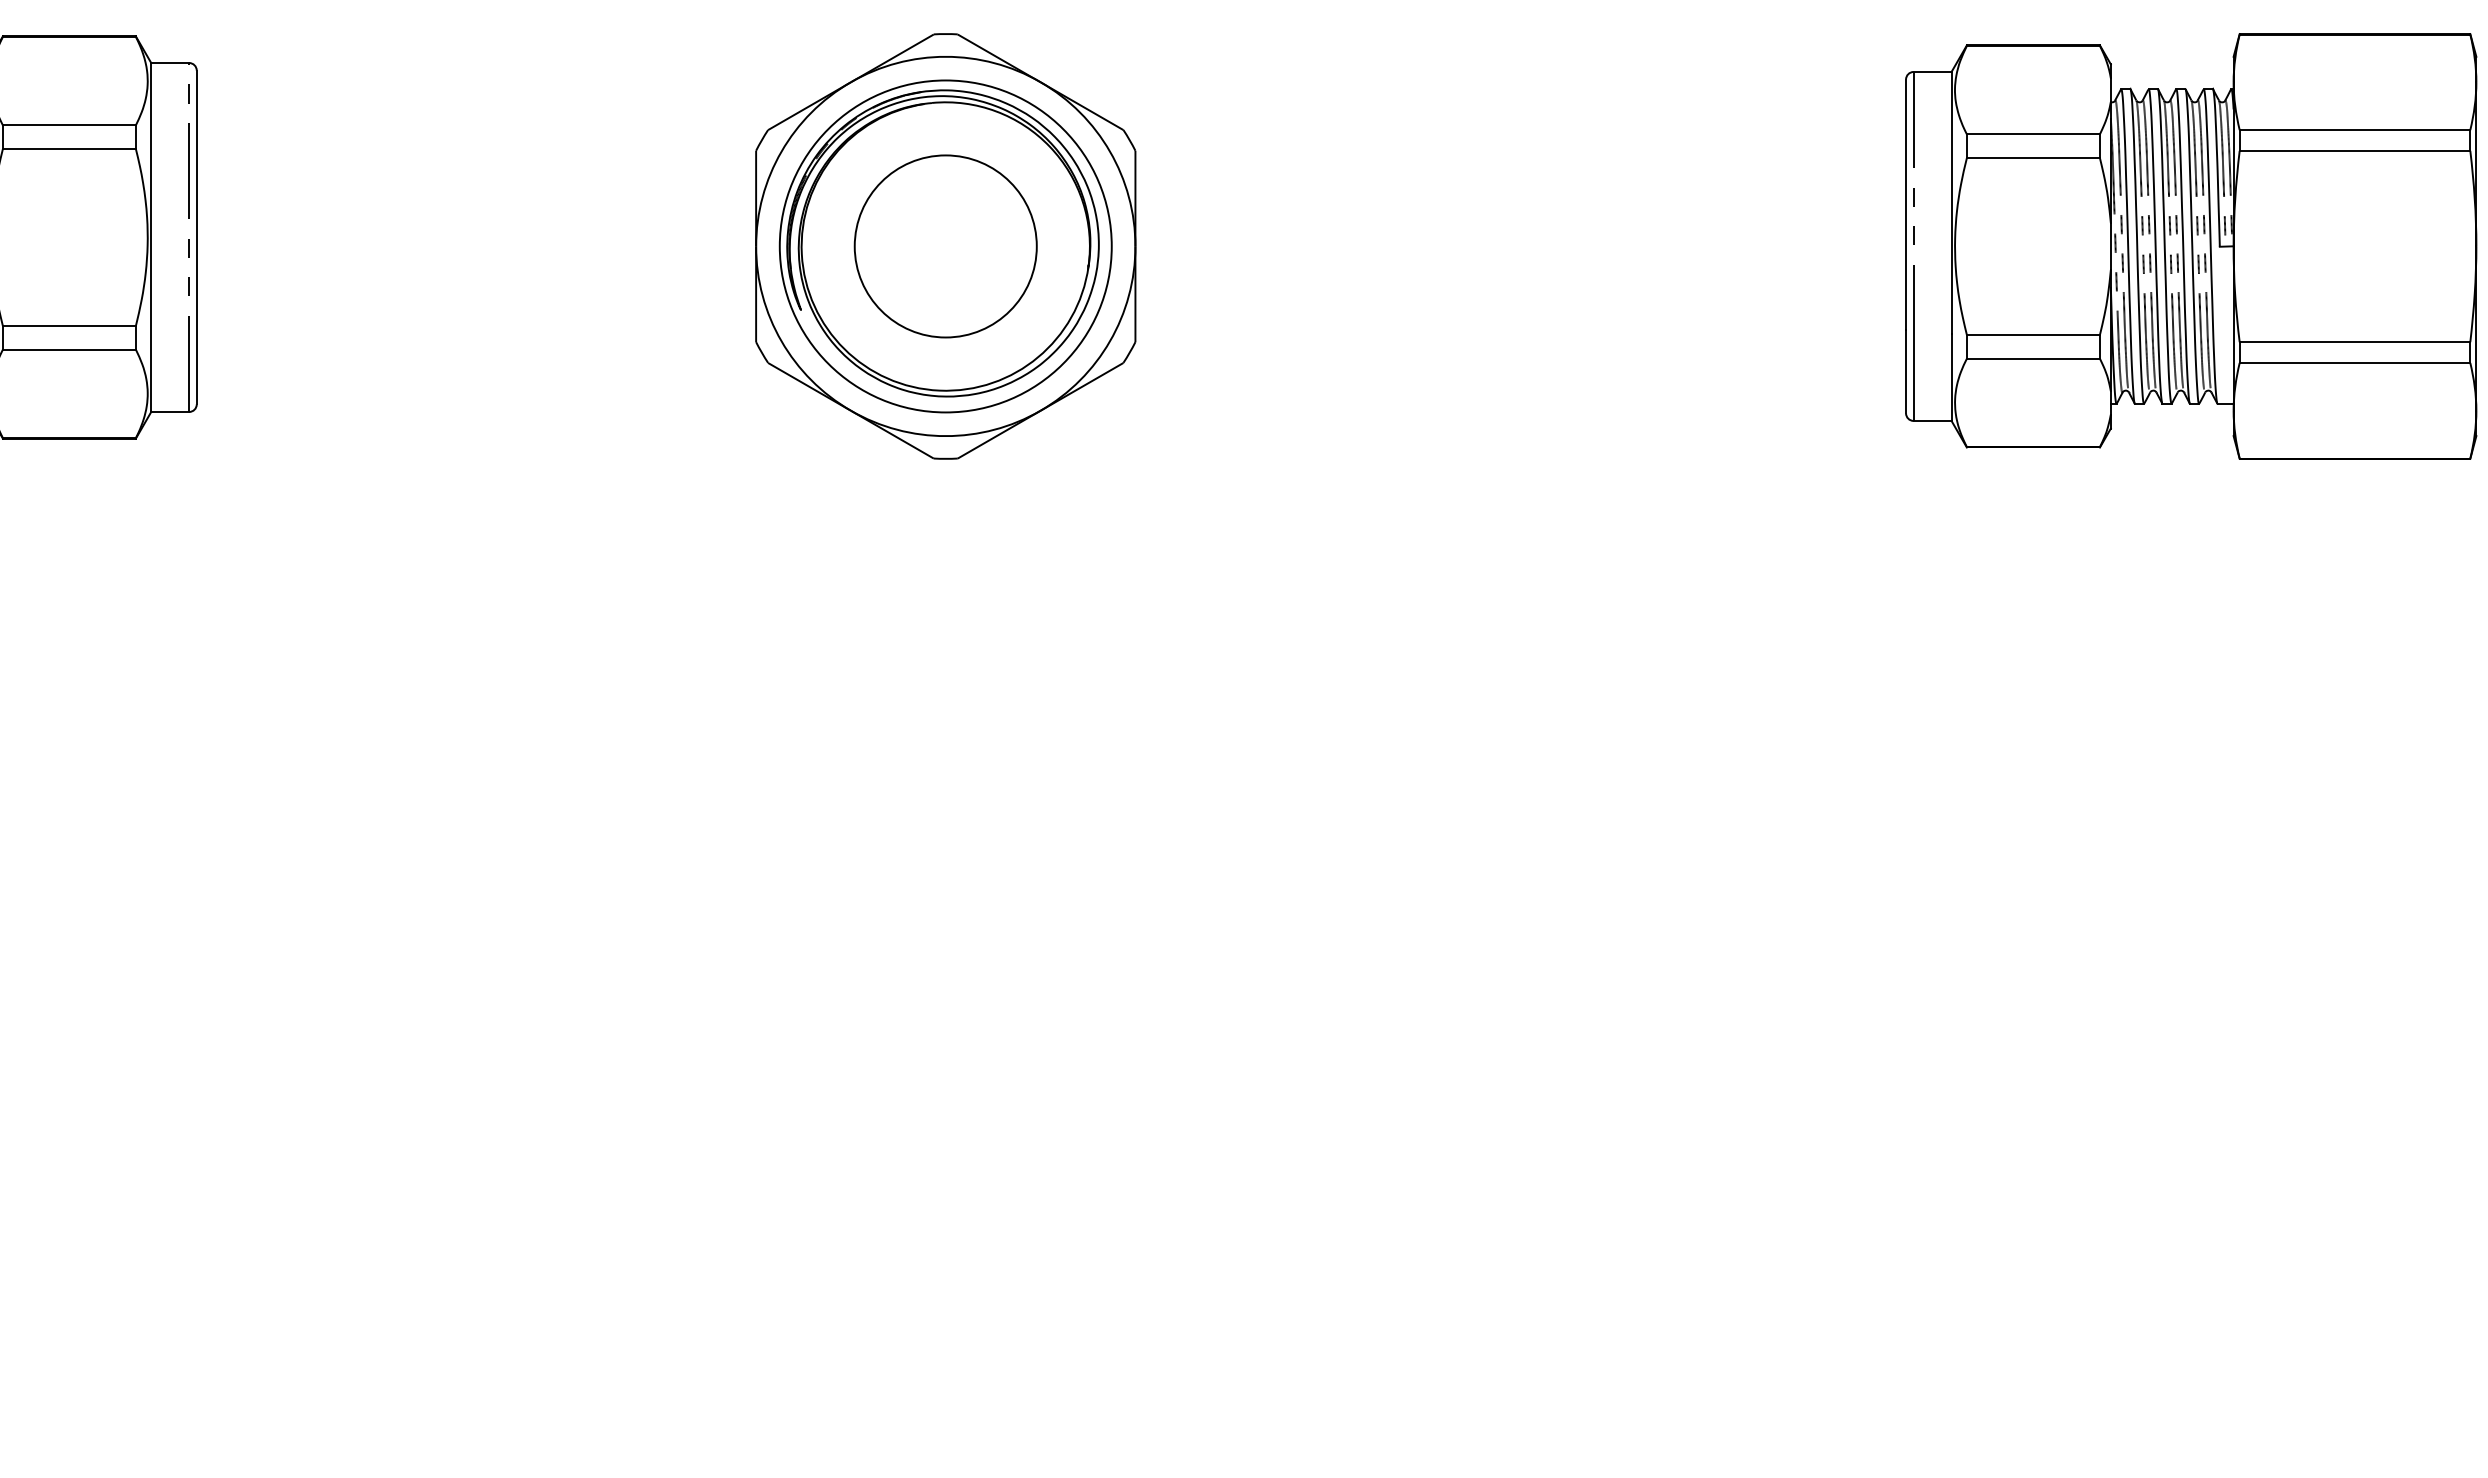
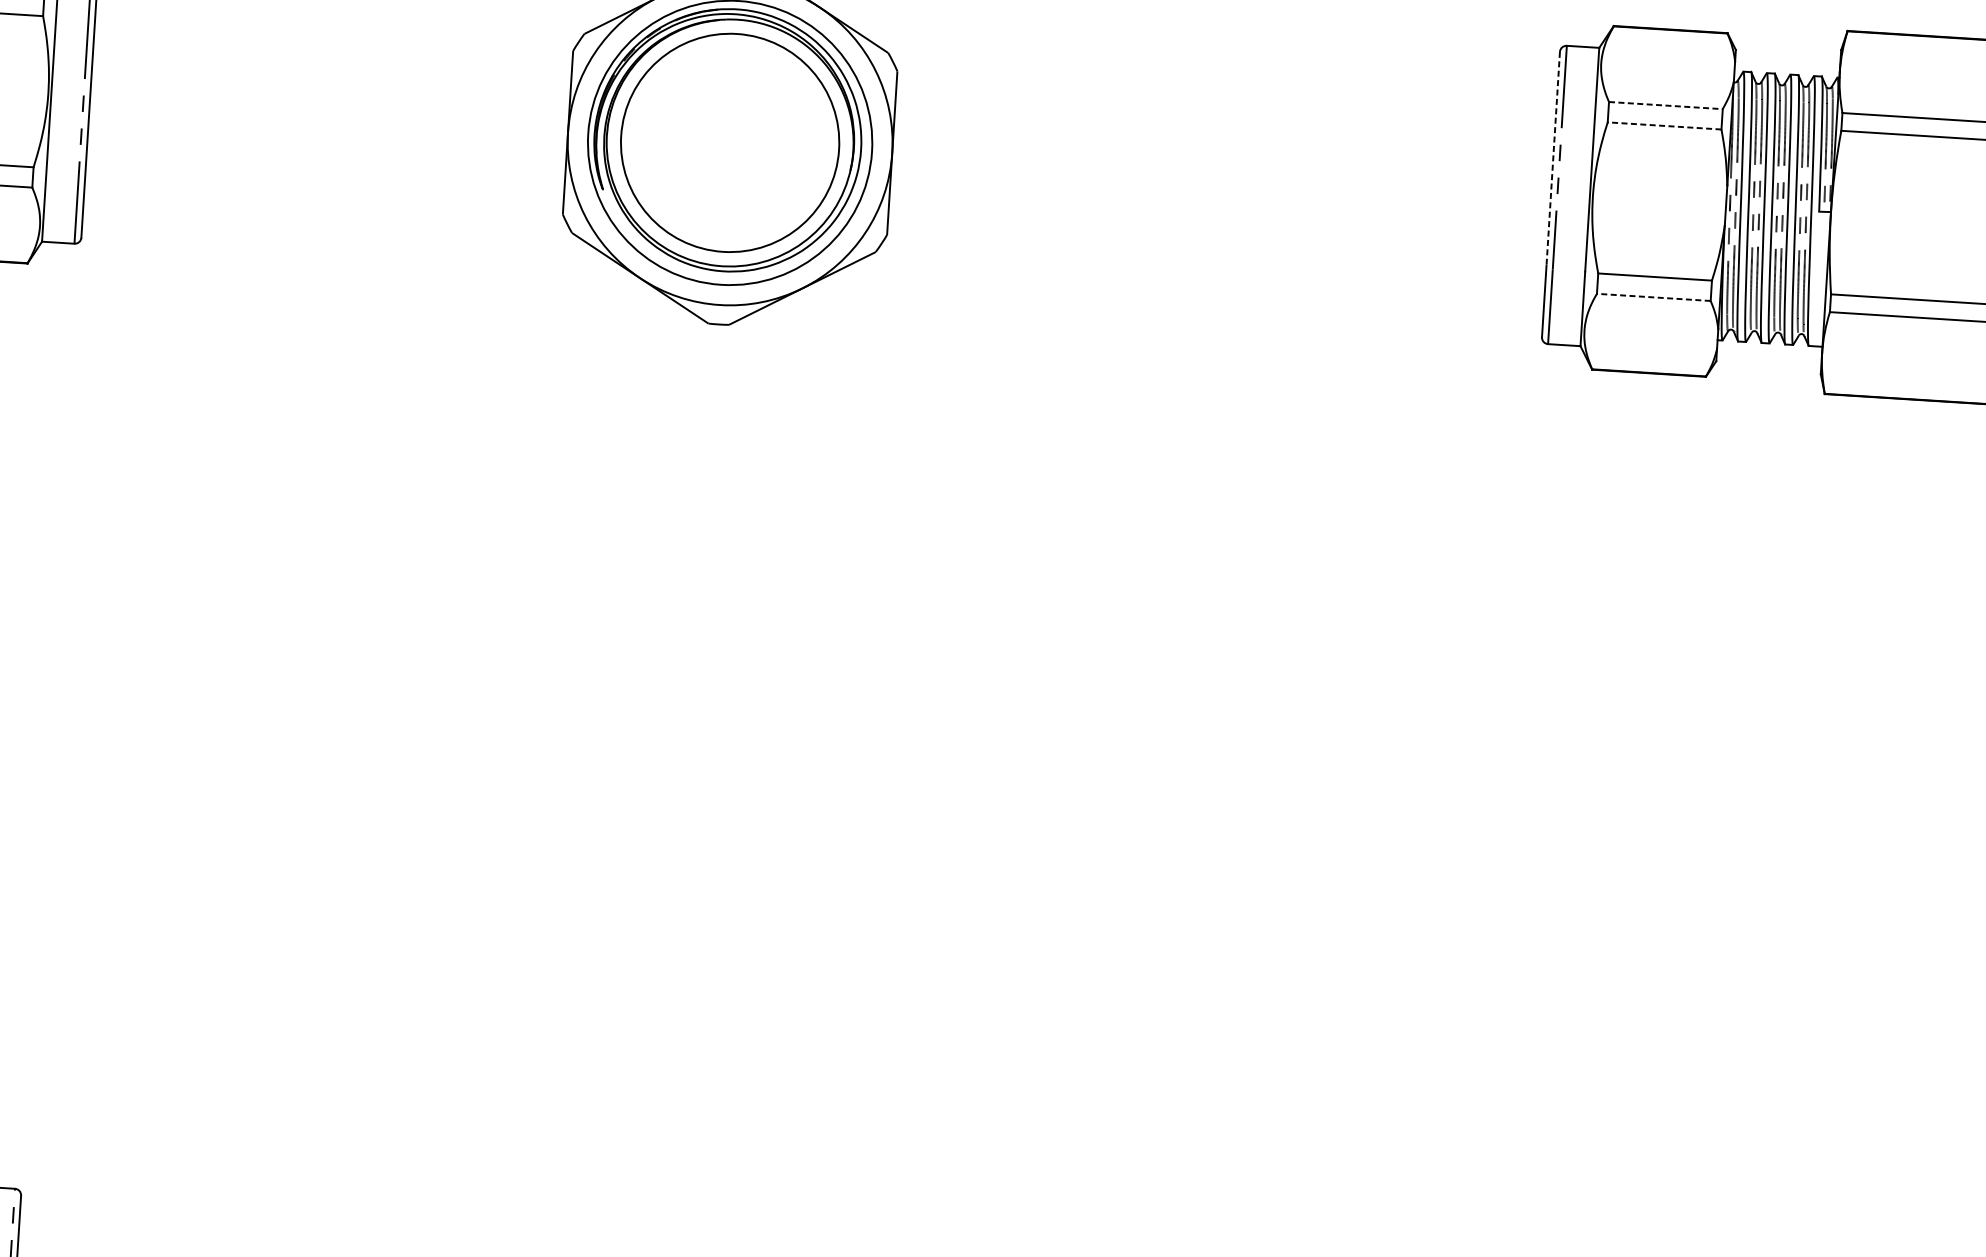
line: (2033, 134) -> (1665, 105), solid -> dashed
line: (2033, 158) -> (1664, 126), solid -> dashed
line: (1906, 205) -> (1553, 159), solid -> dashed
circle: (945, 246) -> (729, 142), size x1.4
line: (2033, 358) -> (1653, 297), solid -> dashed

